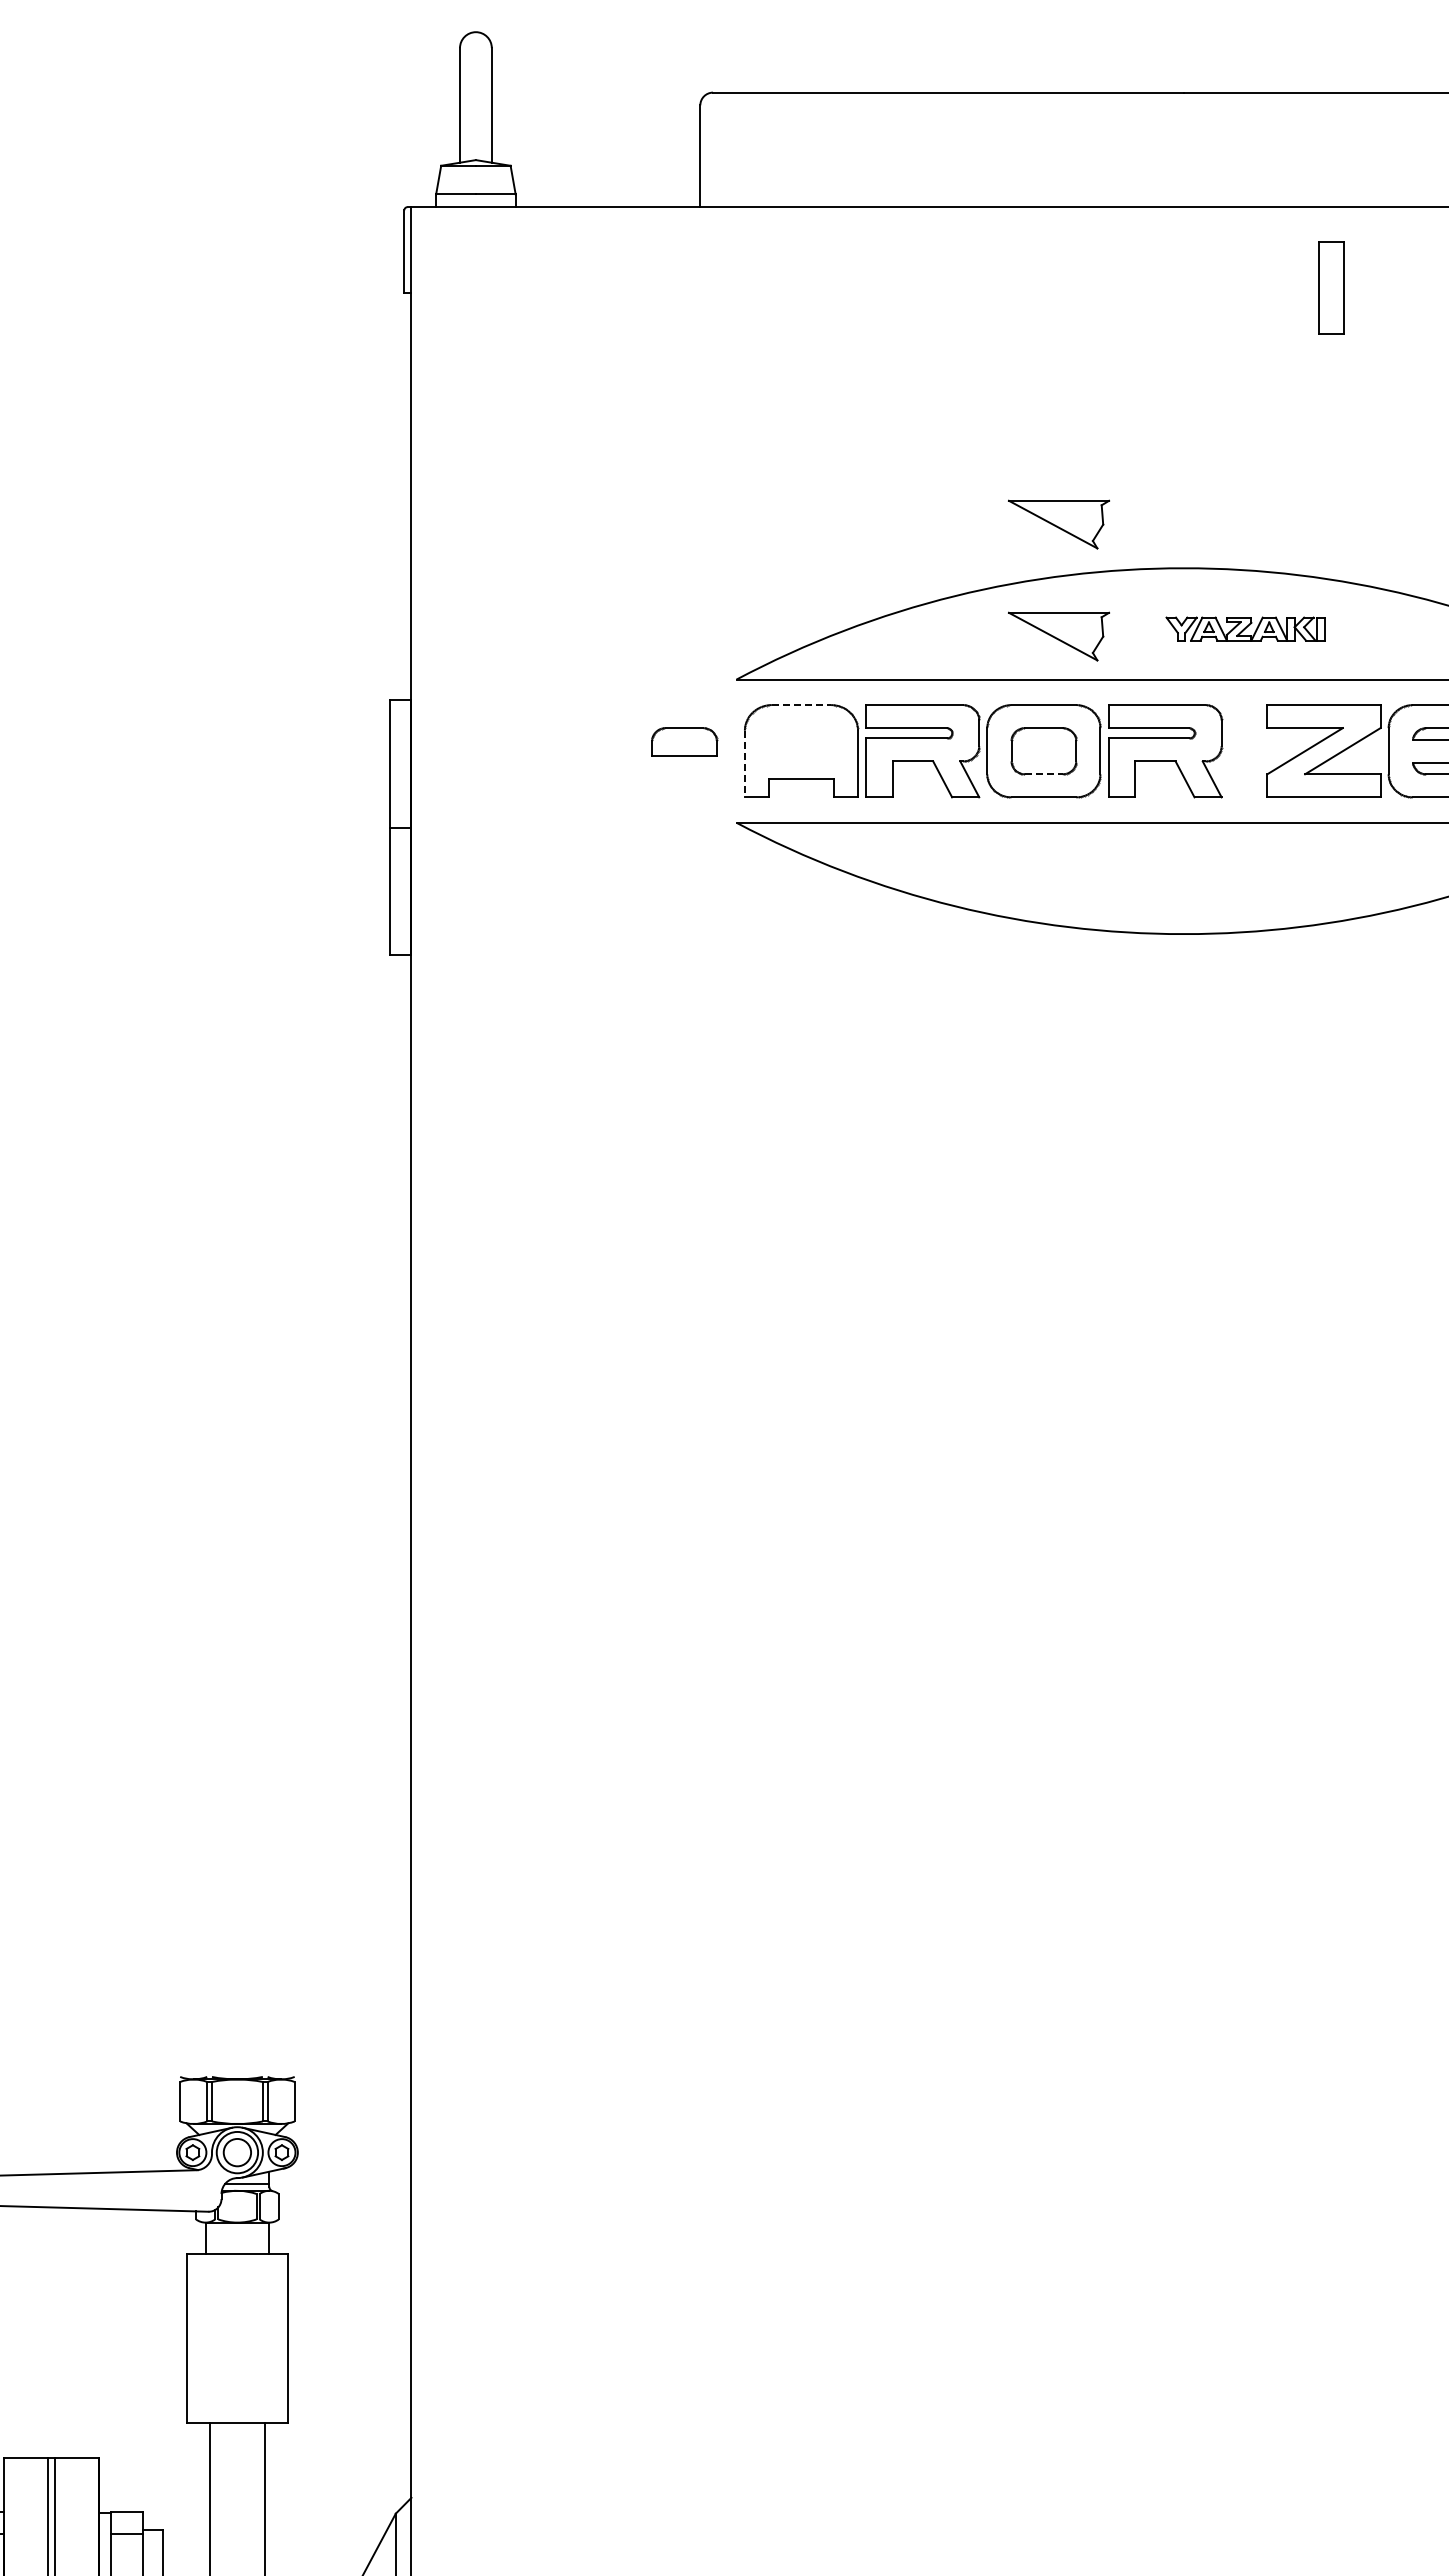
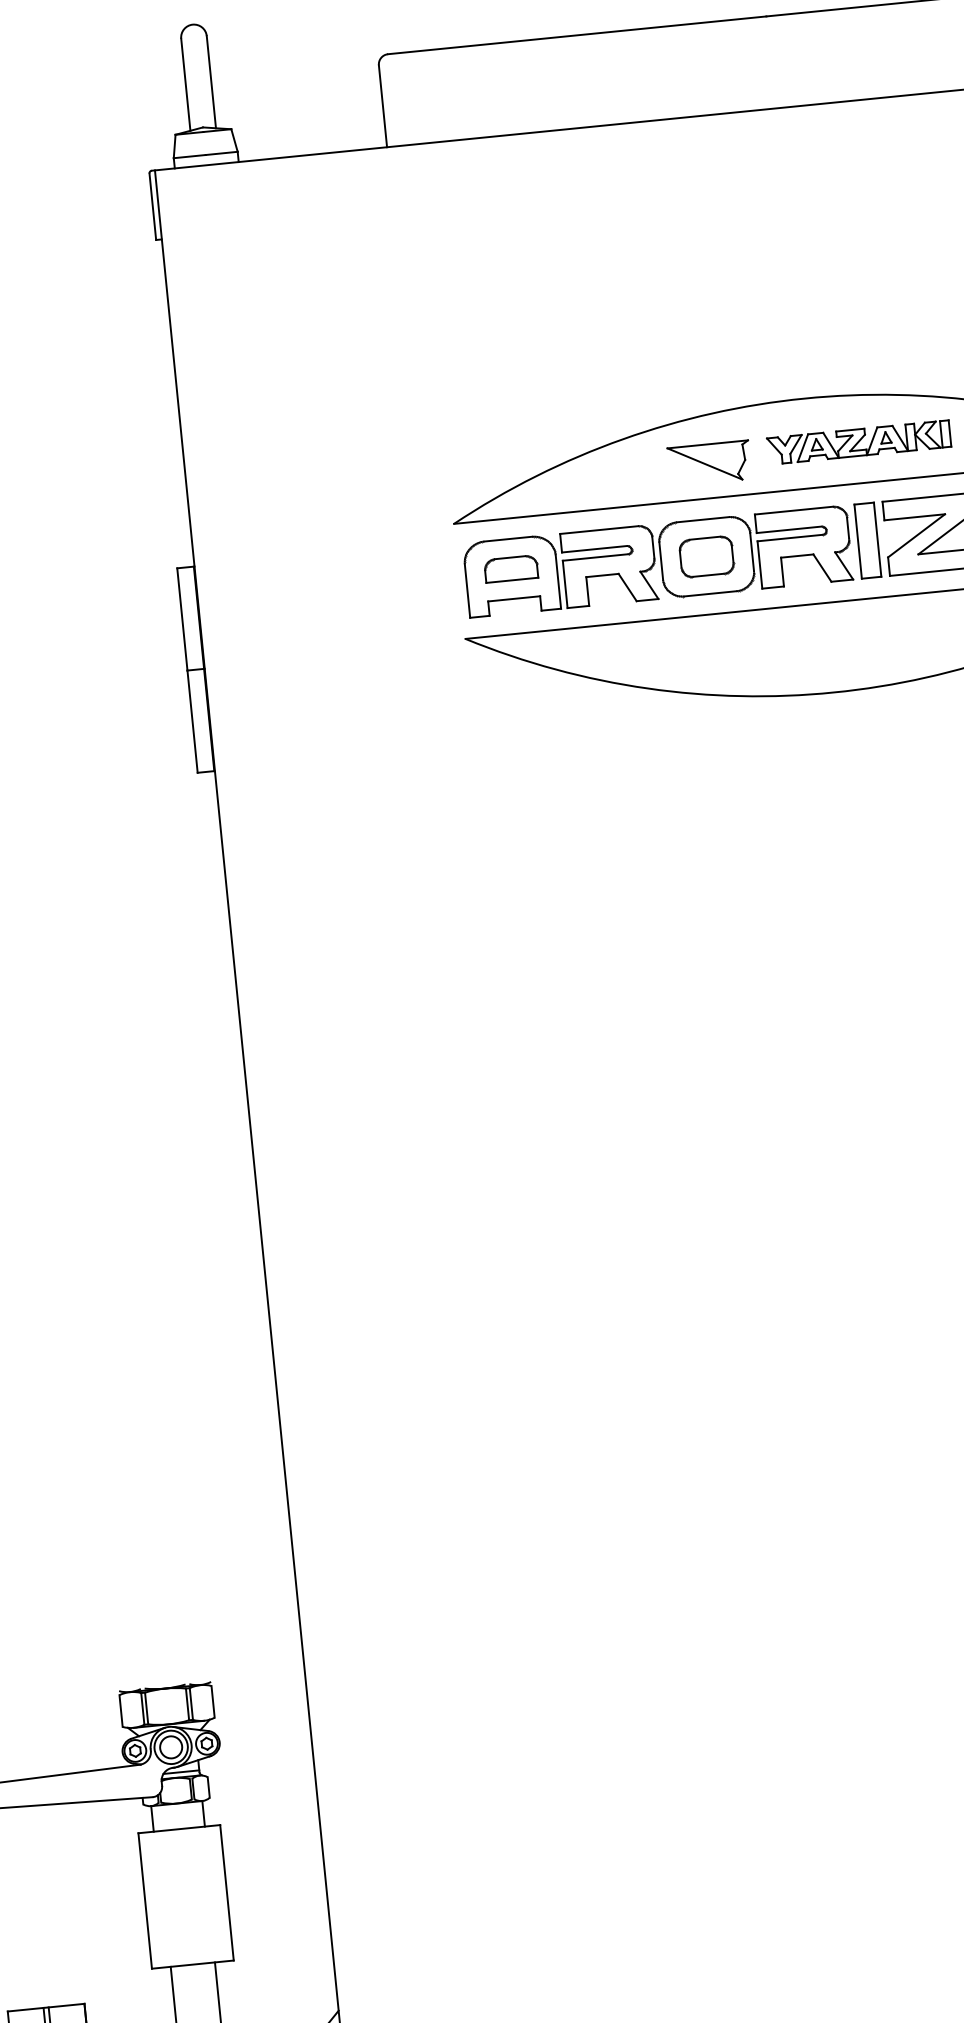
part: (1331, 287) -> (867, 540), moved
part: (1058, 524) -> (700, 373), removed
part: (1245, 628) -> (858, 442), size x1.43
line: (801, 705) -> (508, 539), dashed -> solid
part: (684, 741) -> (511, 568), moved
line: (744, 764) -> (467, 591), dashed -> solid
line: (1043, 774) -> (708, 575), dashed -> solid

